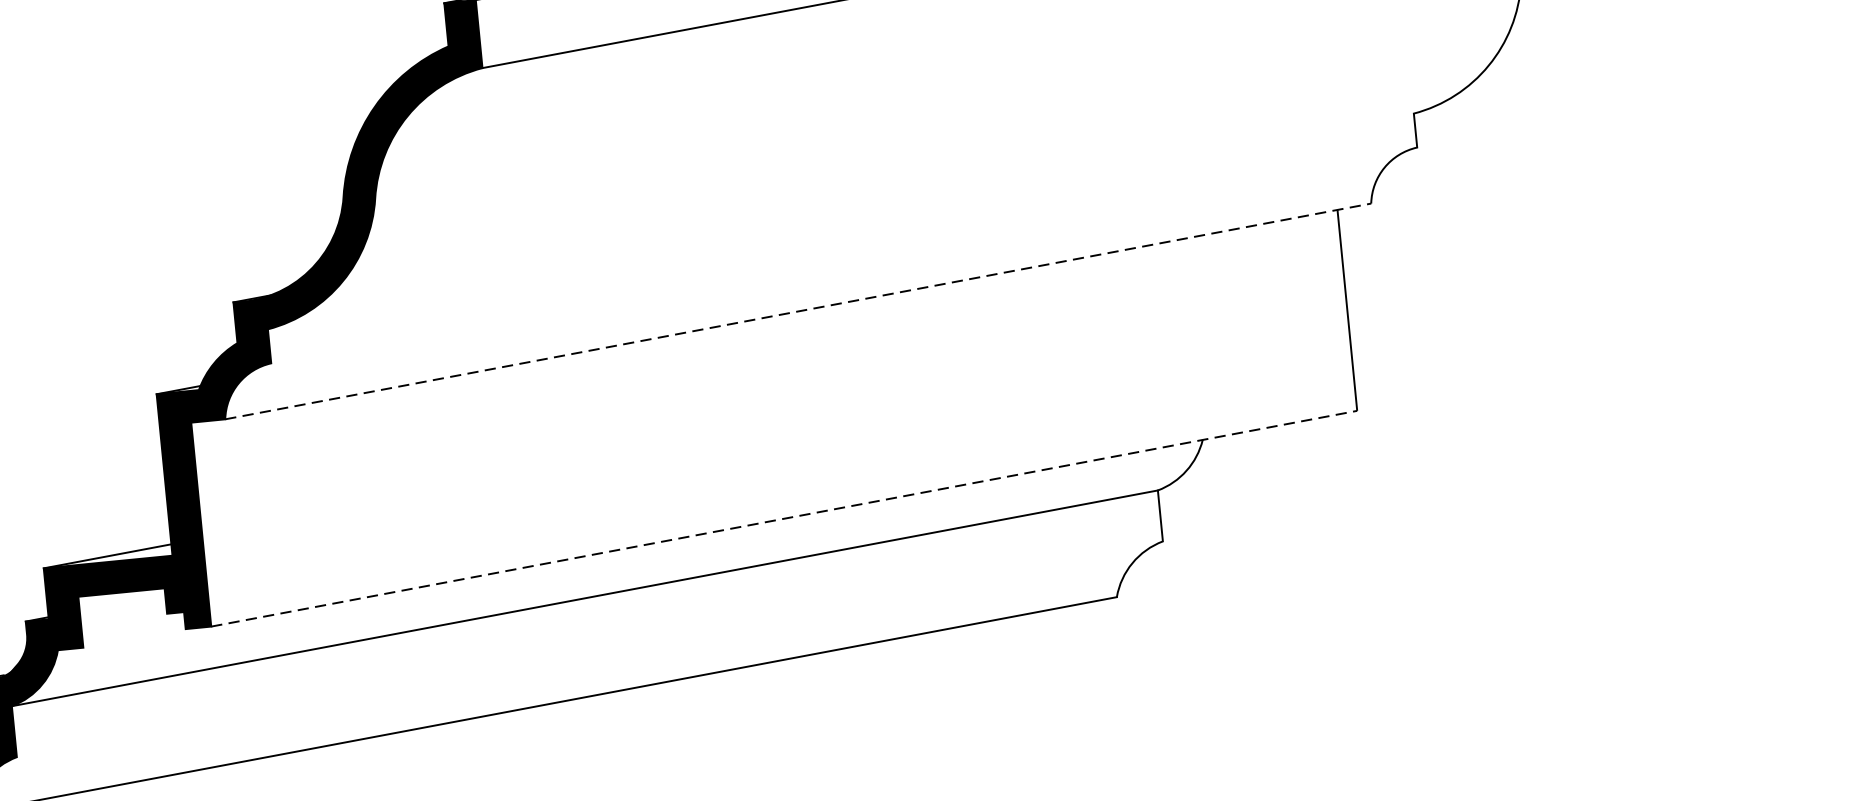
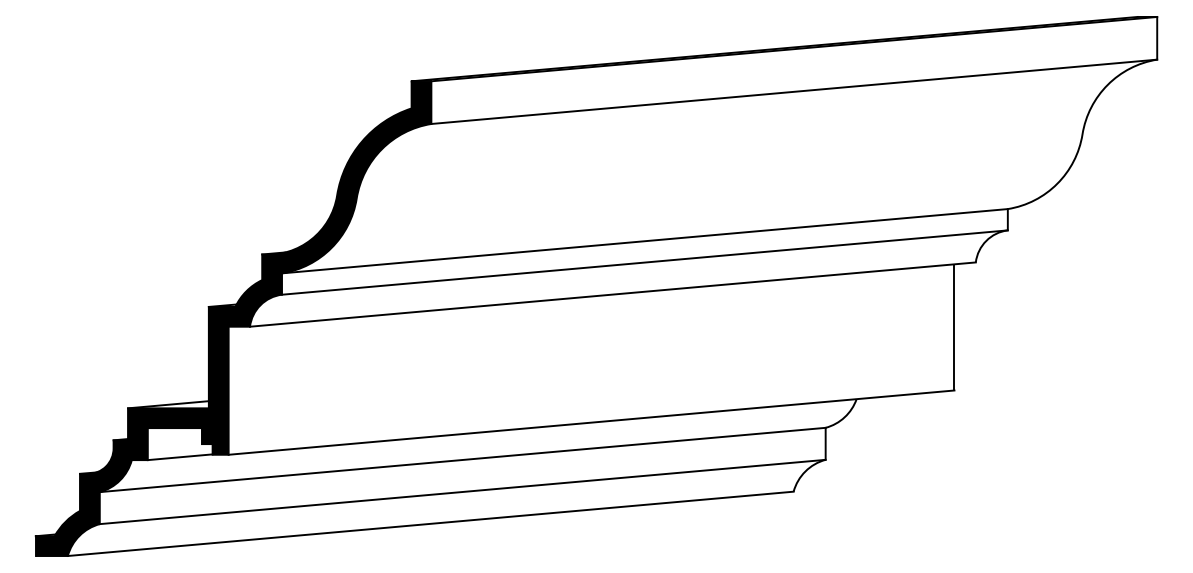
line: (840, 221) -> (644, 241), added
line: (843, 255) -> (644, 262), added
line: (799, 311) -> (613, 294), dashed -> solid
line: (785, 518) -> (592, 422), dashed -> solid
line: (133, 638) -> (179, 457), added
line: (589, 648) -> (462, 491), added

